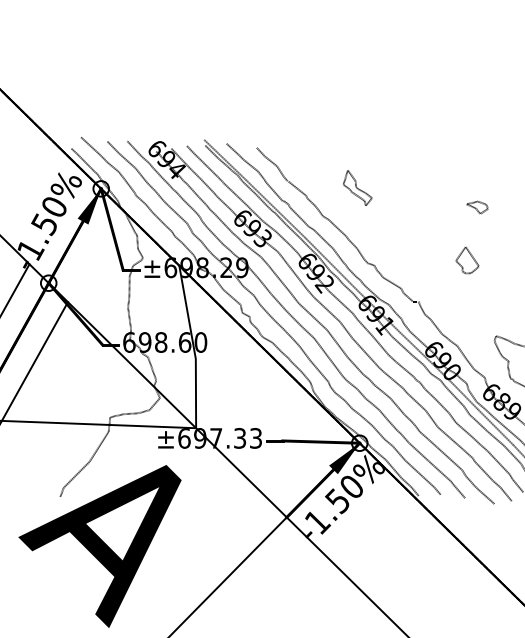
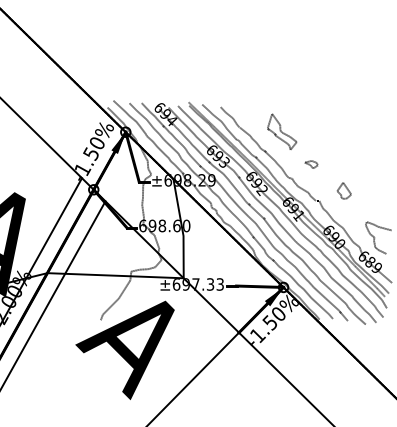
part: (358, 187) -> (282, 131), size x1.67
part: (477, 207) -> (311, 164), moved
part: (466, 259) -> (343, 190), moved

